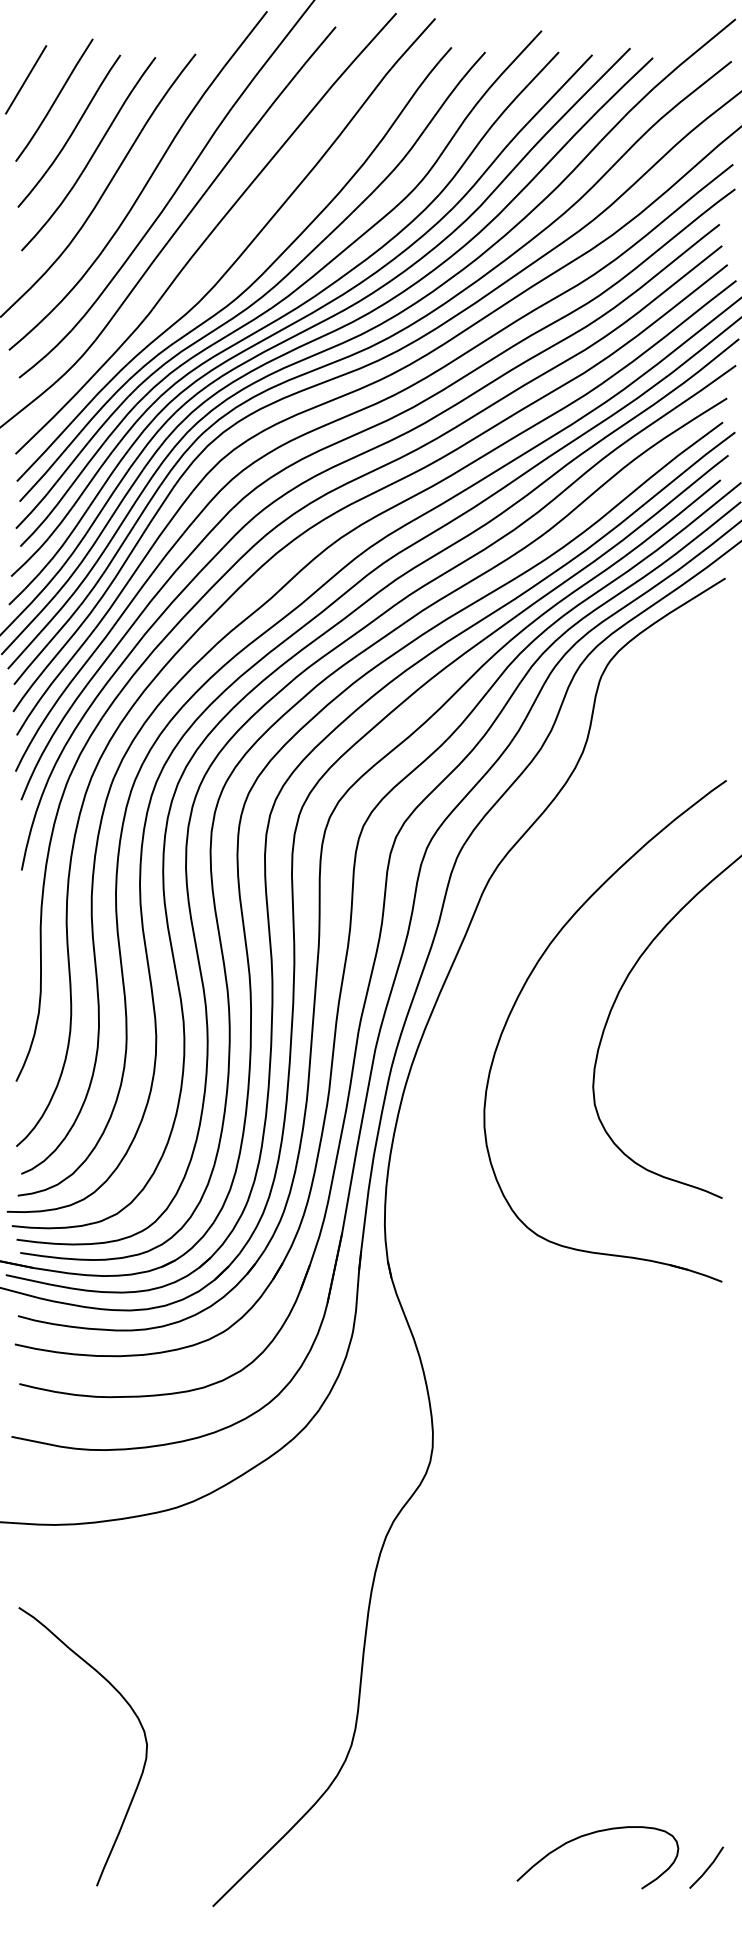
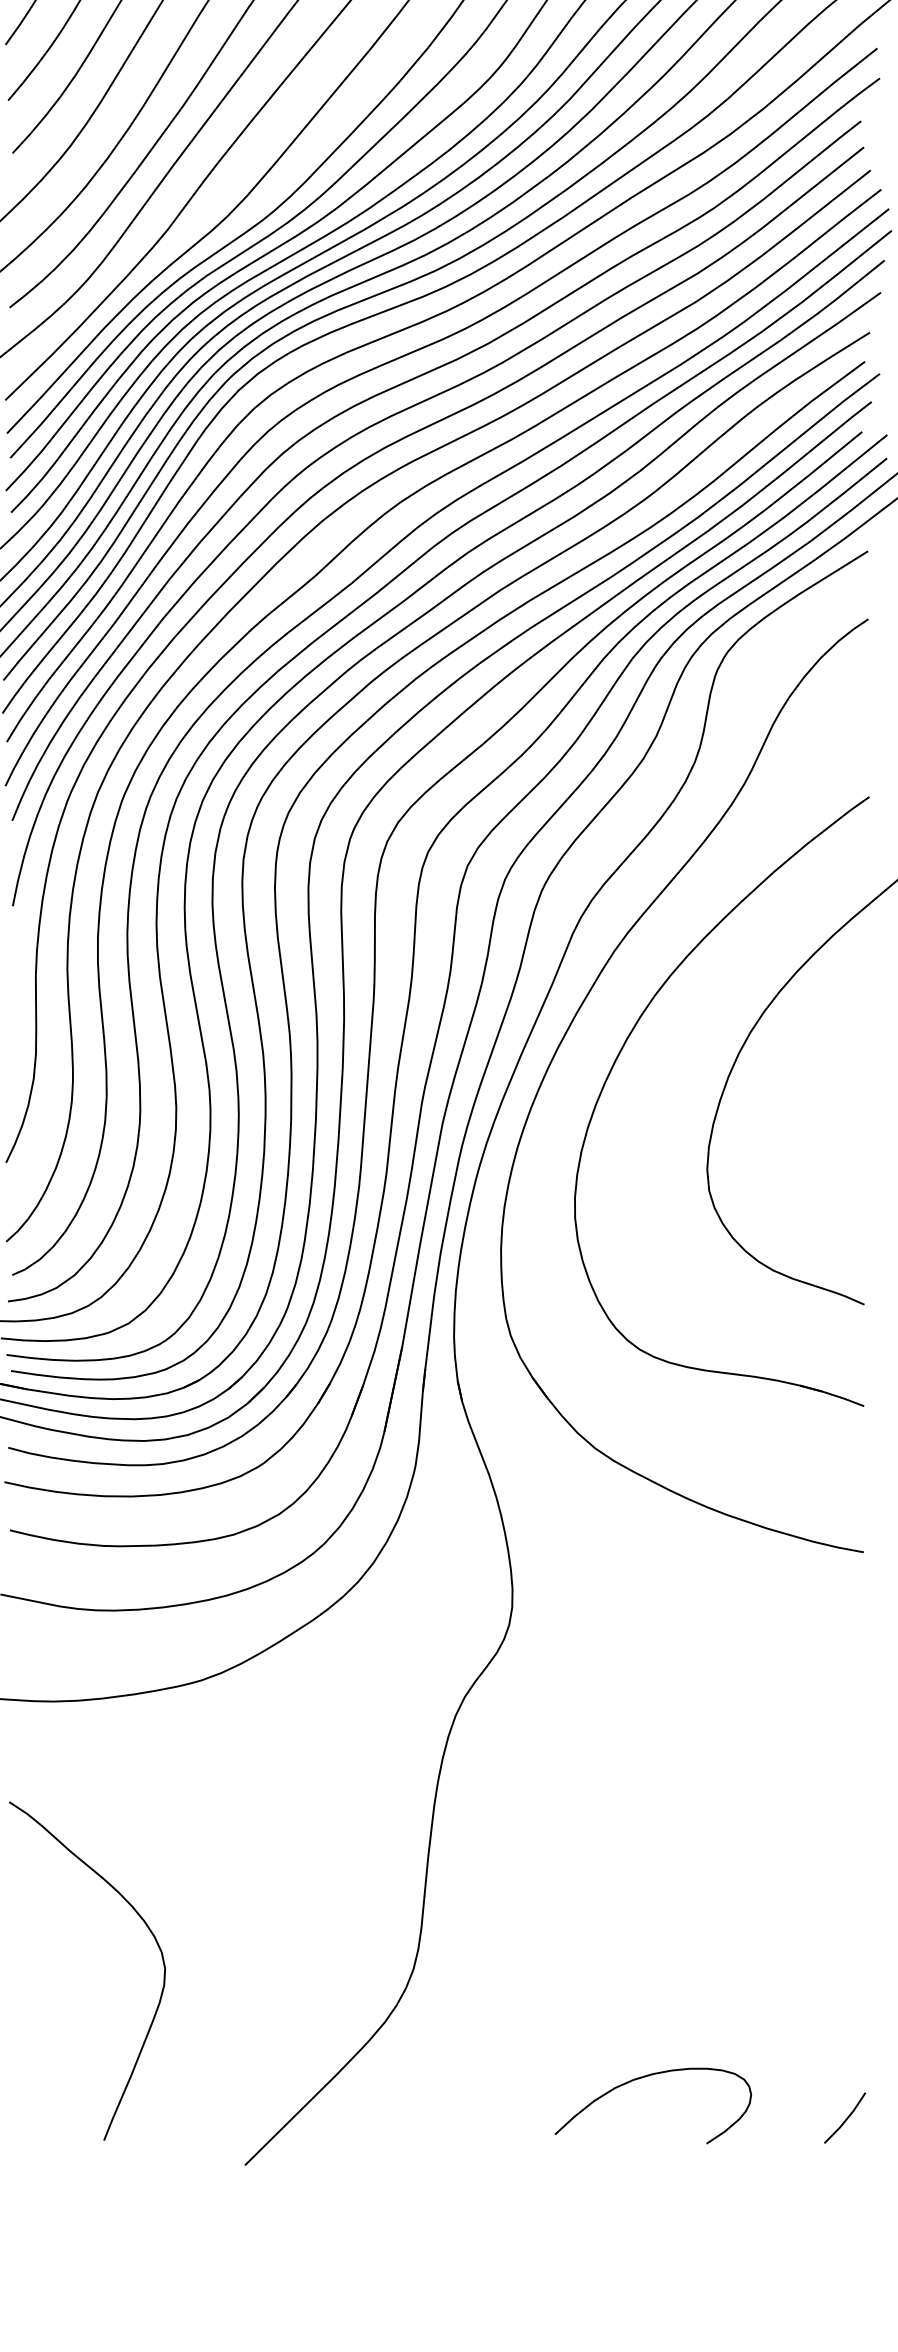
part: (484, 963) -> (575, 1019), added
curve: (591, 1834) -> (645, 2077), moved

